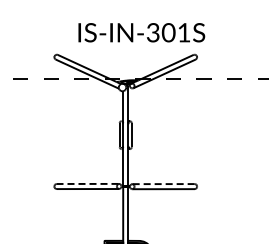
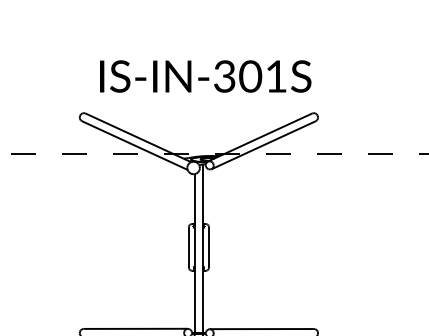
text: (141, 32) -> (205, 76), moved
line: (88, 183) -> (136, 328), dashed -> solid
line: (162, 184) -> (260, 329), dashed -> solid

